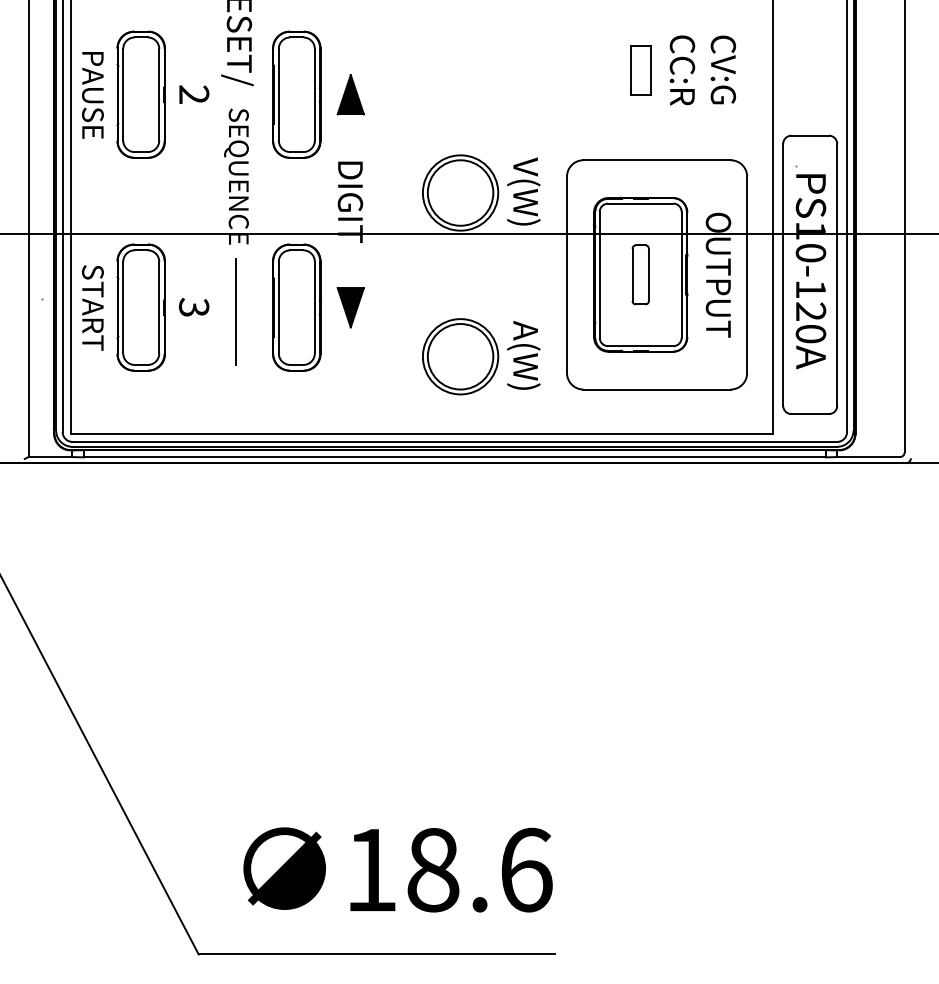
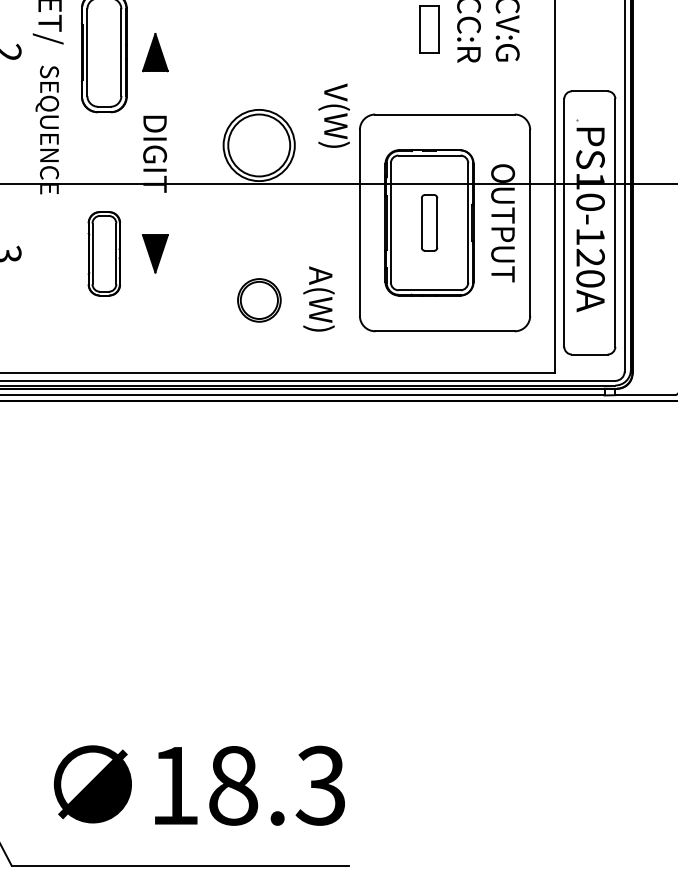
text: (523, 191) -> (333, 115), moved
part: (296, 307) -> (104, 253), size x0.7
line: (236, 311) -> (47, 257), removed
part: (460, 356) -> (259, 300), size x0.6
text: (525, 869) -> (320, 785), 18.6 -> 18.3

